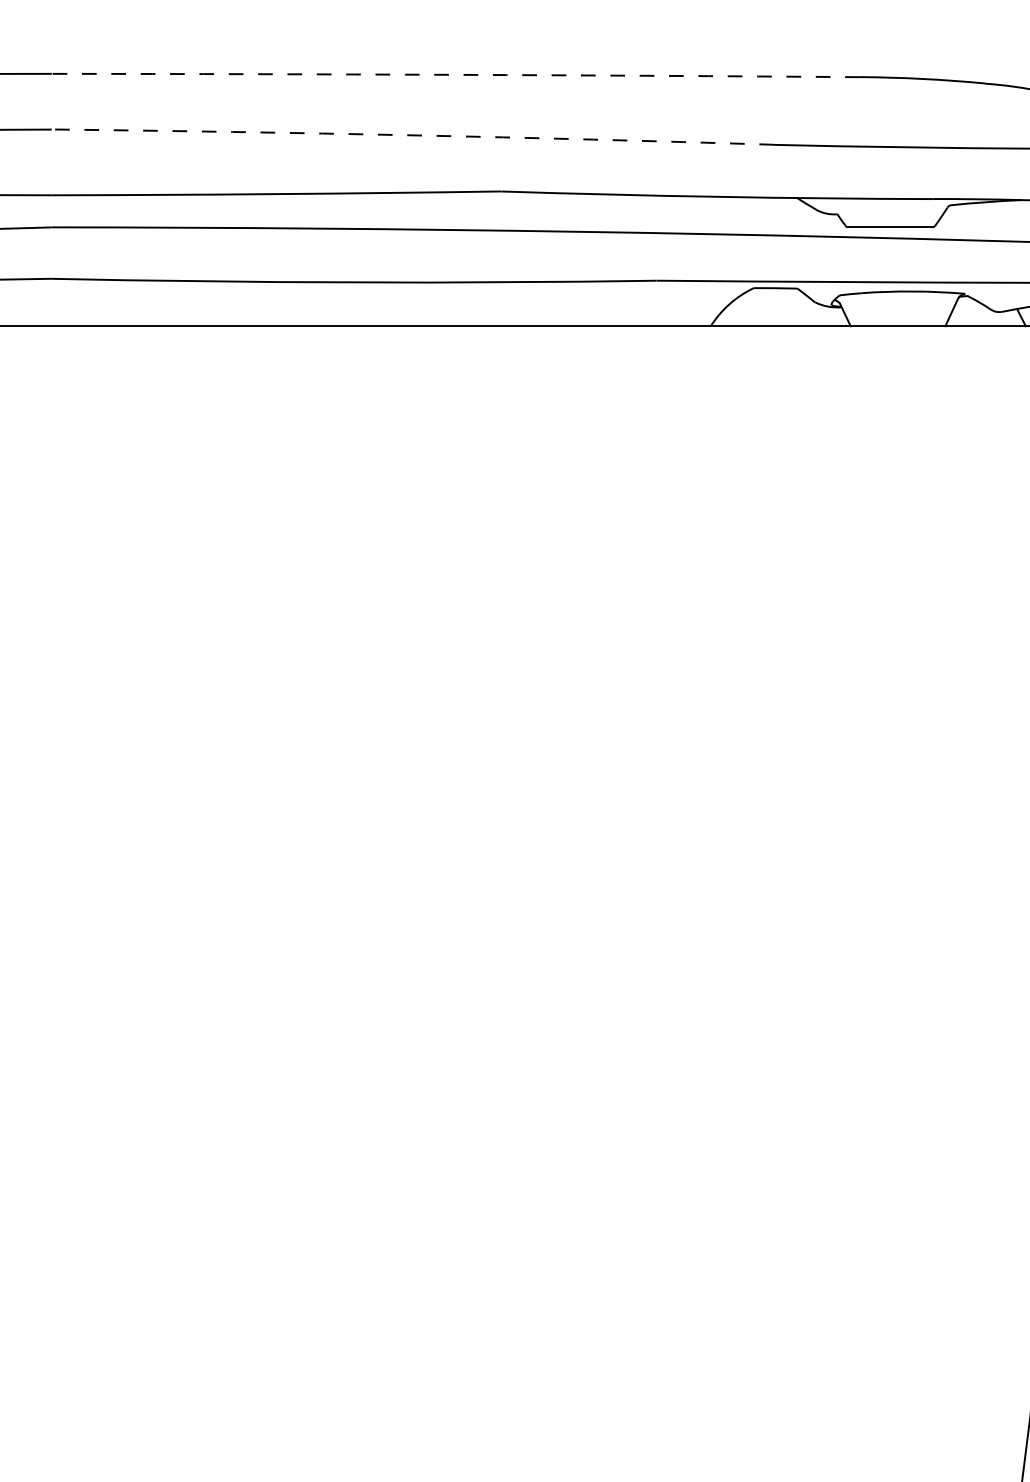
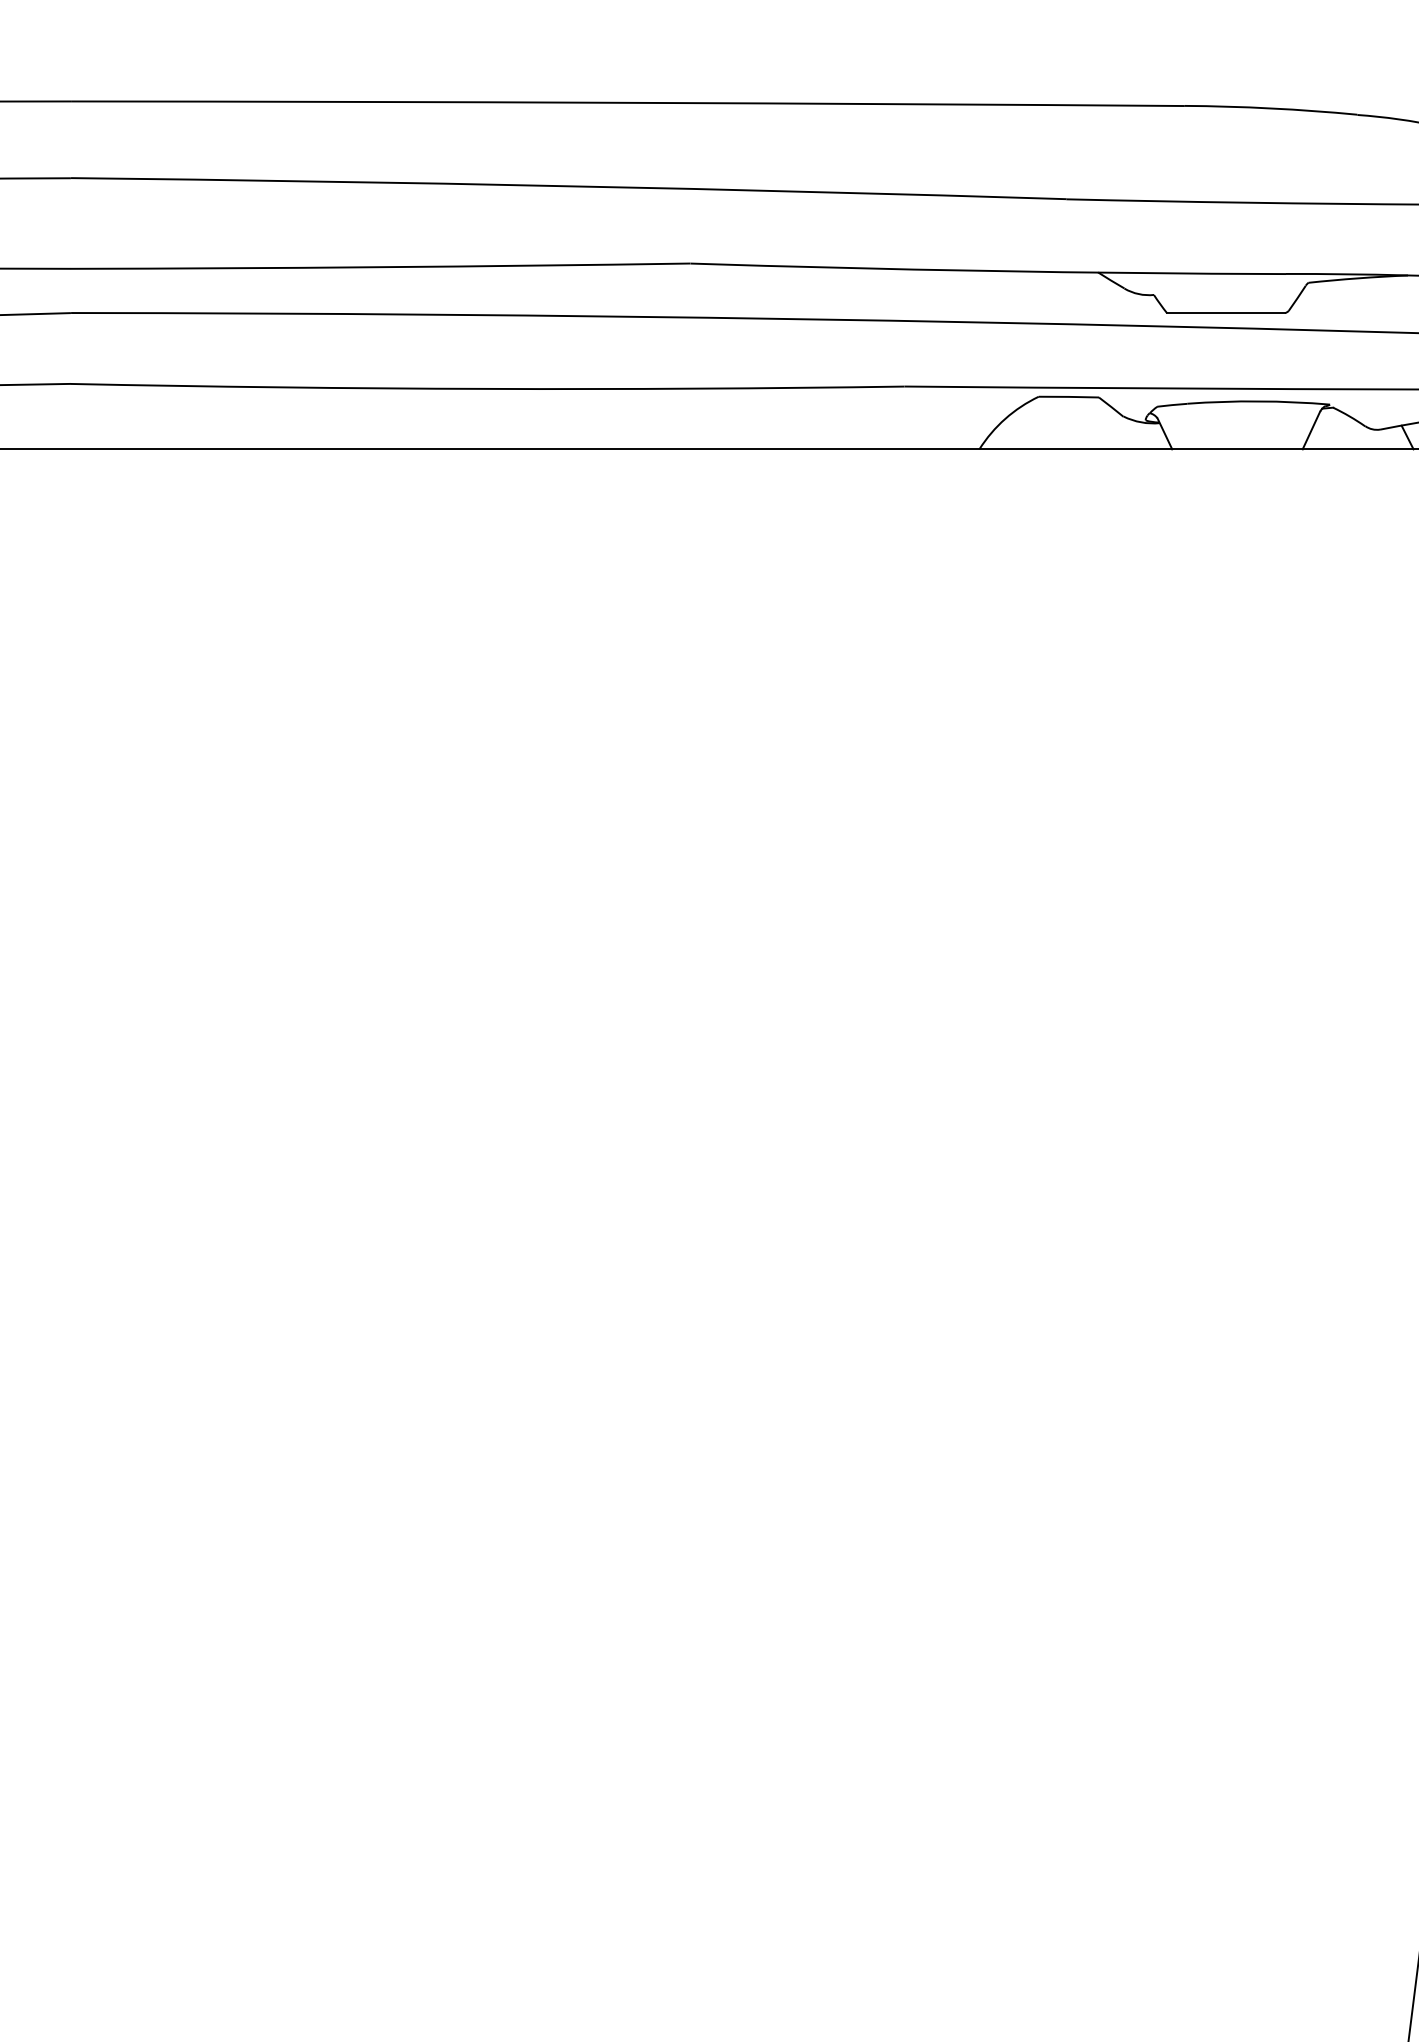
arc: (455, 74) -> (627, 102), dashed -> solid
arc: (412, 135) -> (568, 186), dashed -> solid

